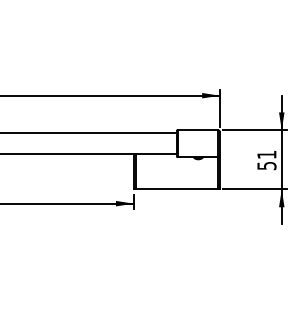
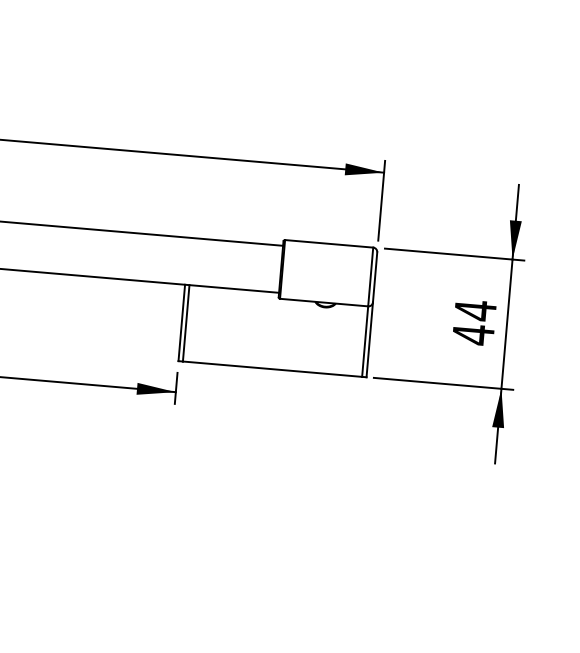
text: (266, 160) -> (473, 322), 51 -> 44

